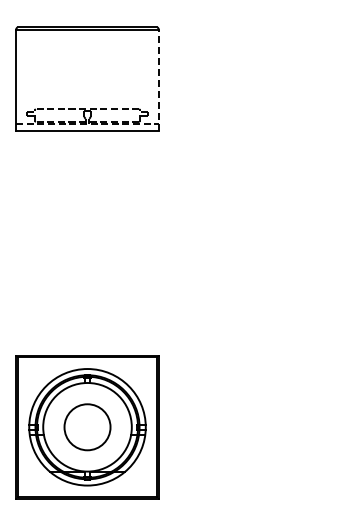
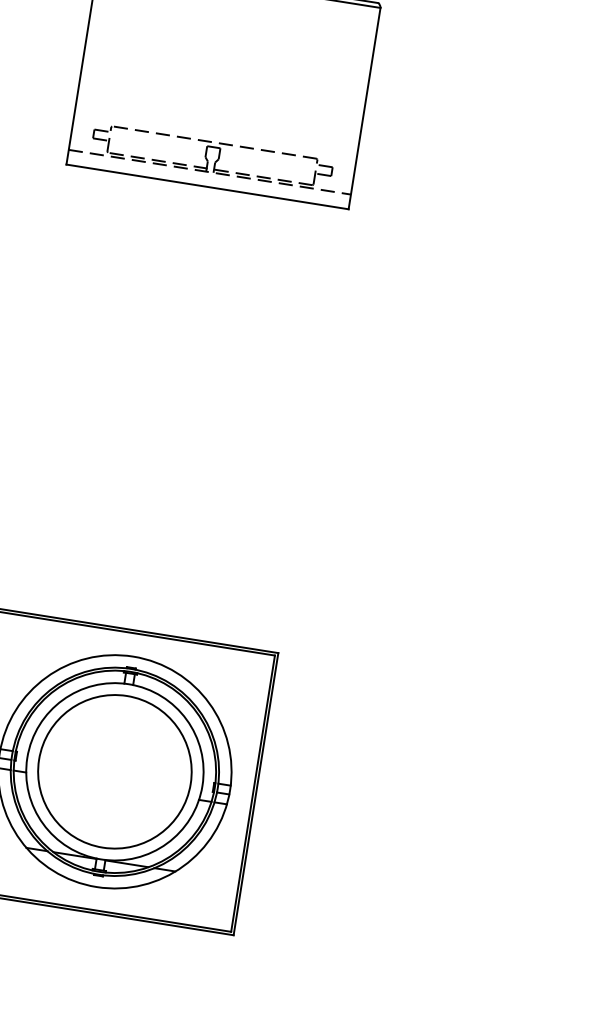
line: (158, 80) -> (363, 108), dashed -> solid
circle: (87, 426) -> (115, 770), size x1.67

